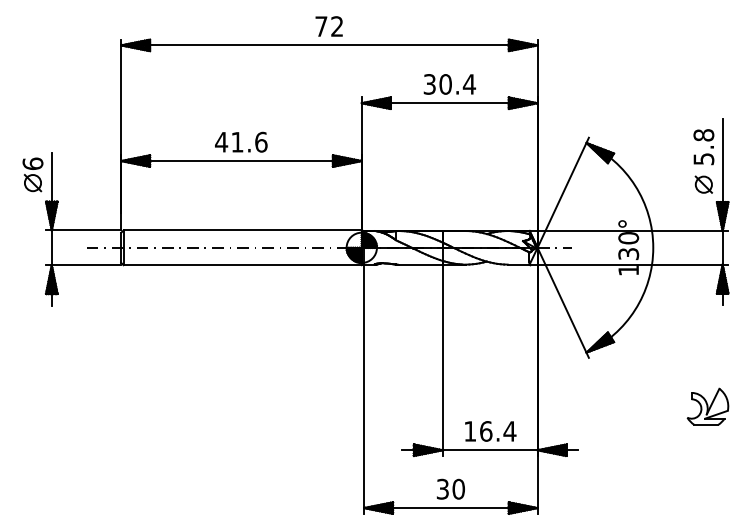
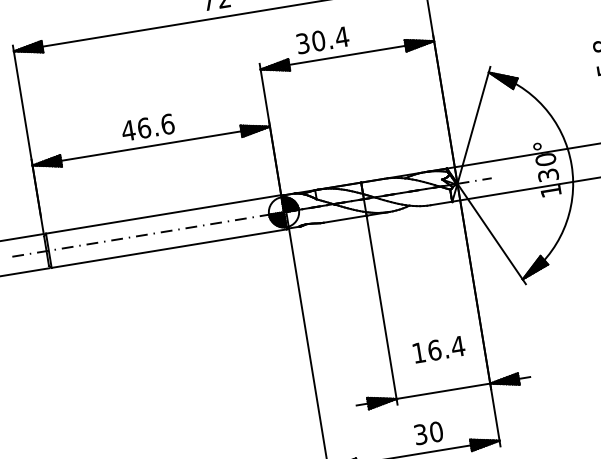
text: (449, 84) -> (322, 40), moved
text: (237, 141) -> (144, 127), 41.6 -> 46.6
text: (490, 431) -> (438, 349), moved
text: (450, 488) -> (428, 432), moved

